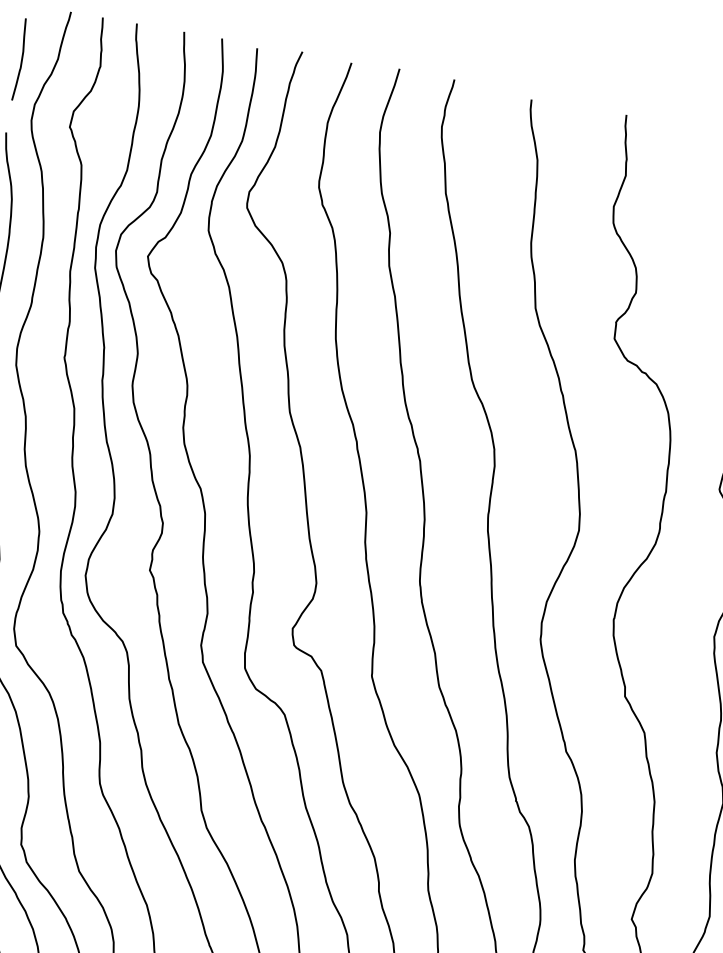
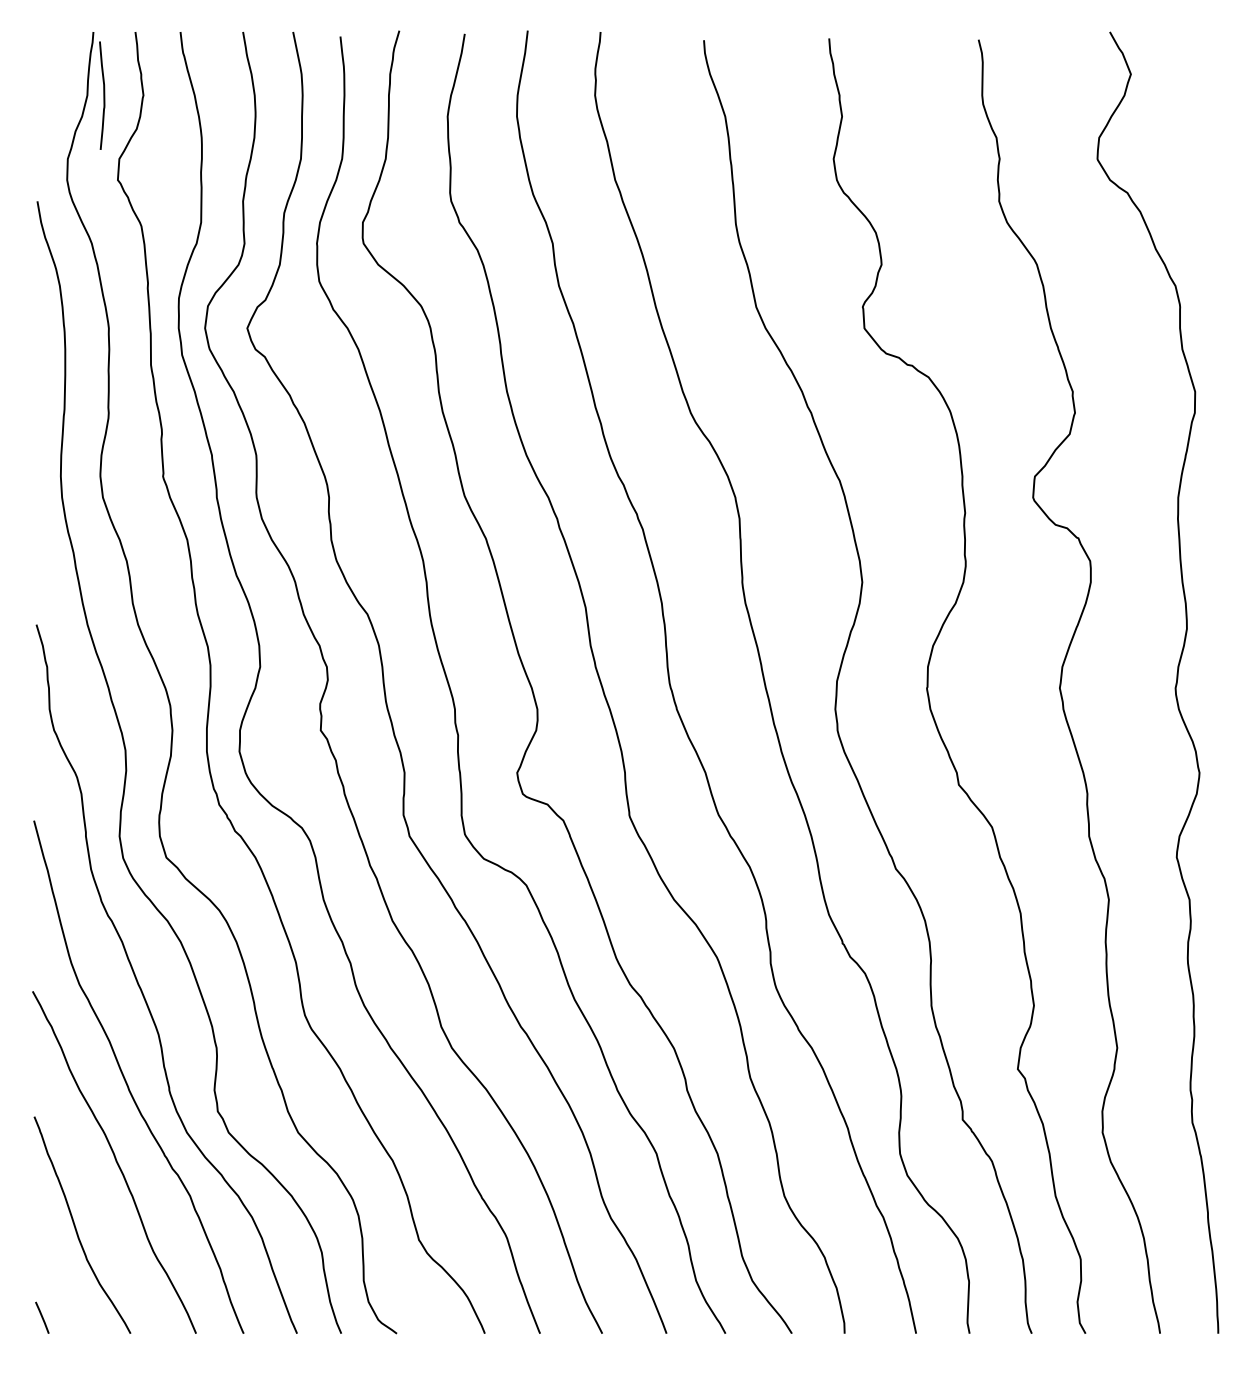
curve: (21, 59) -> (103, 95), moved

